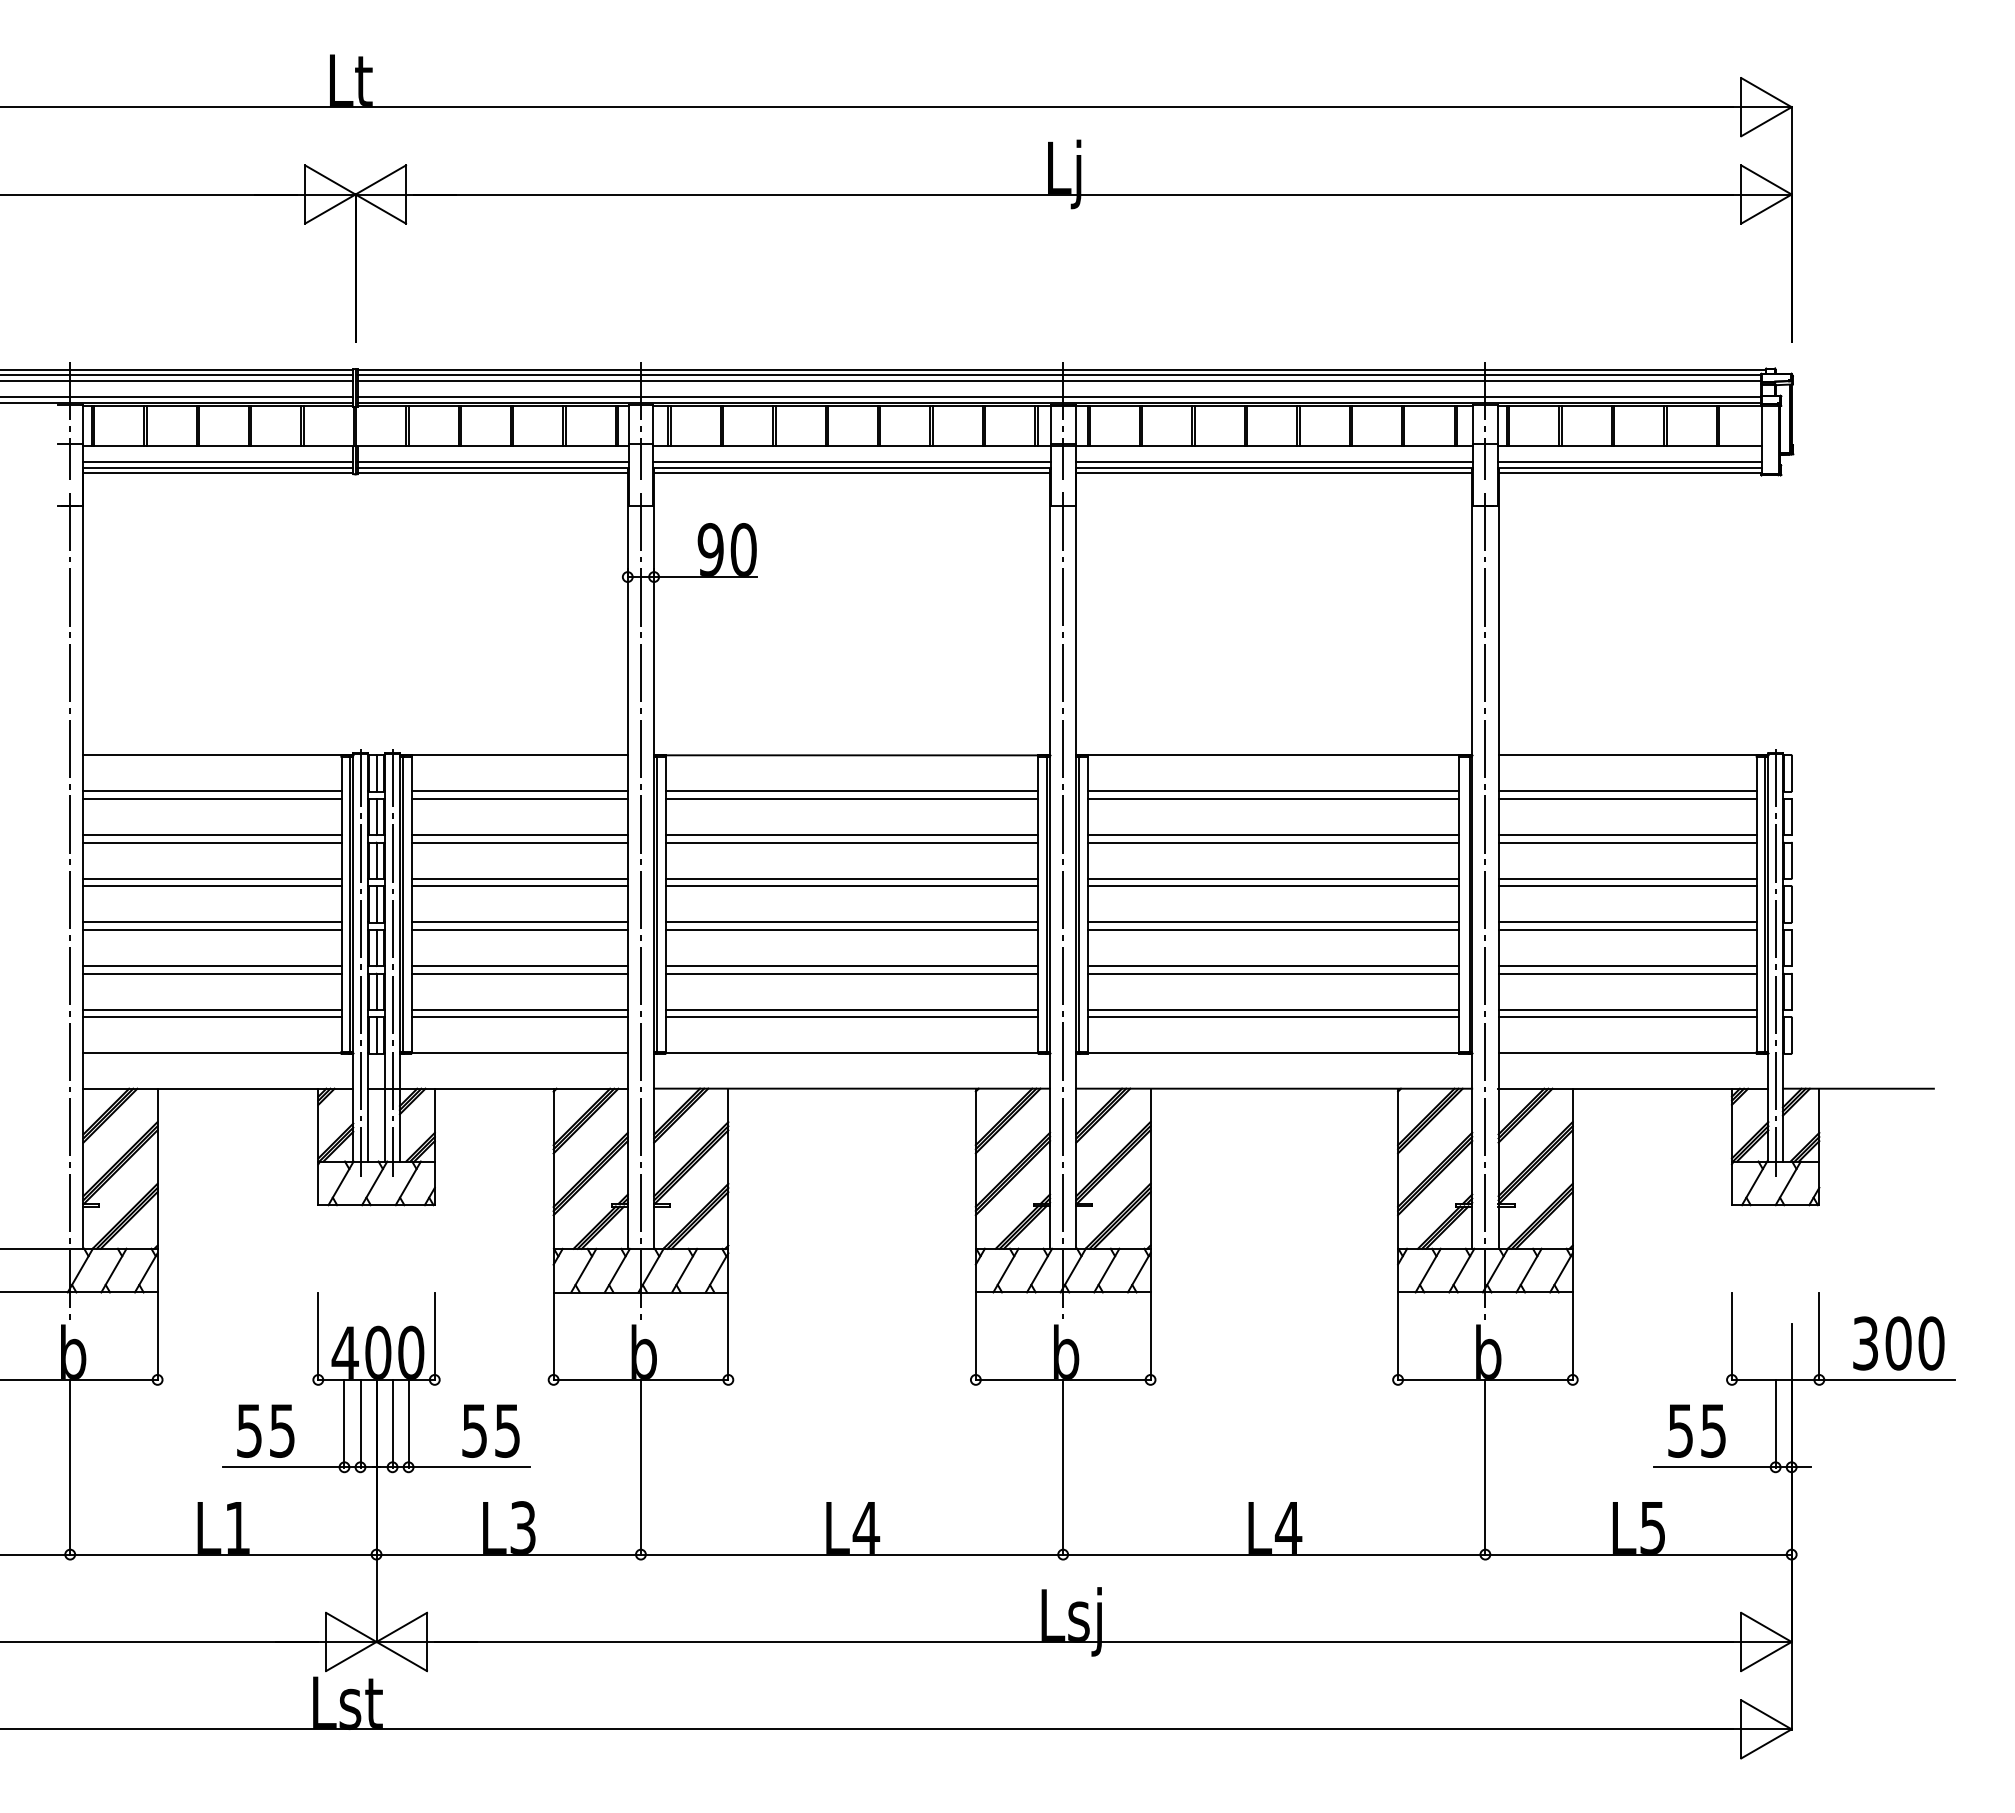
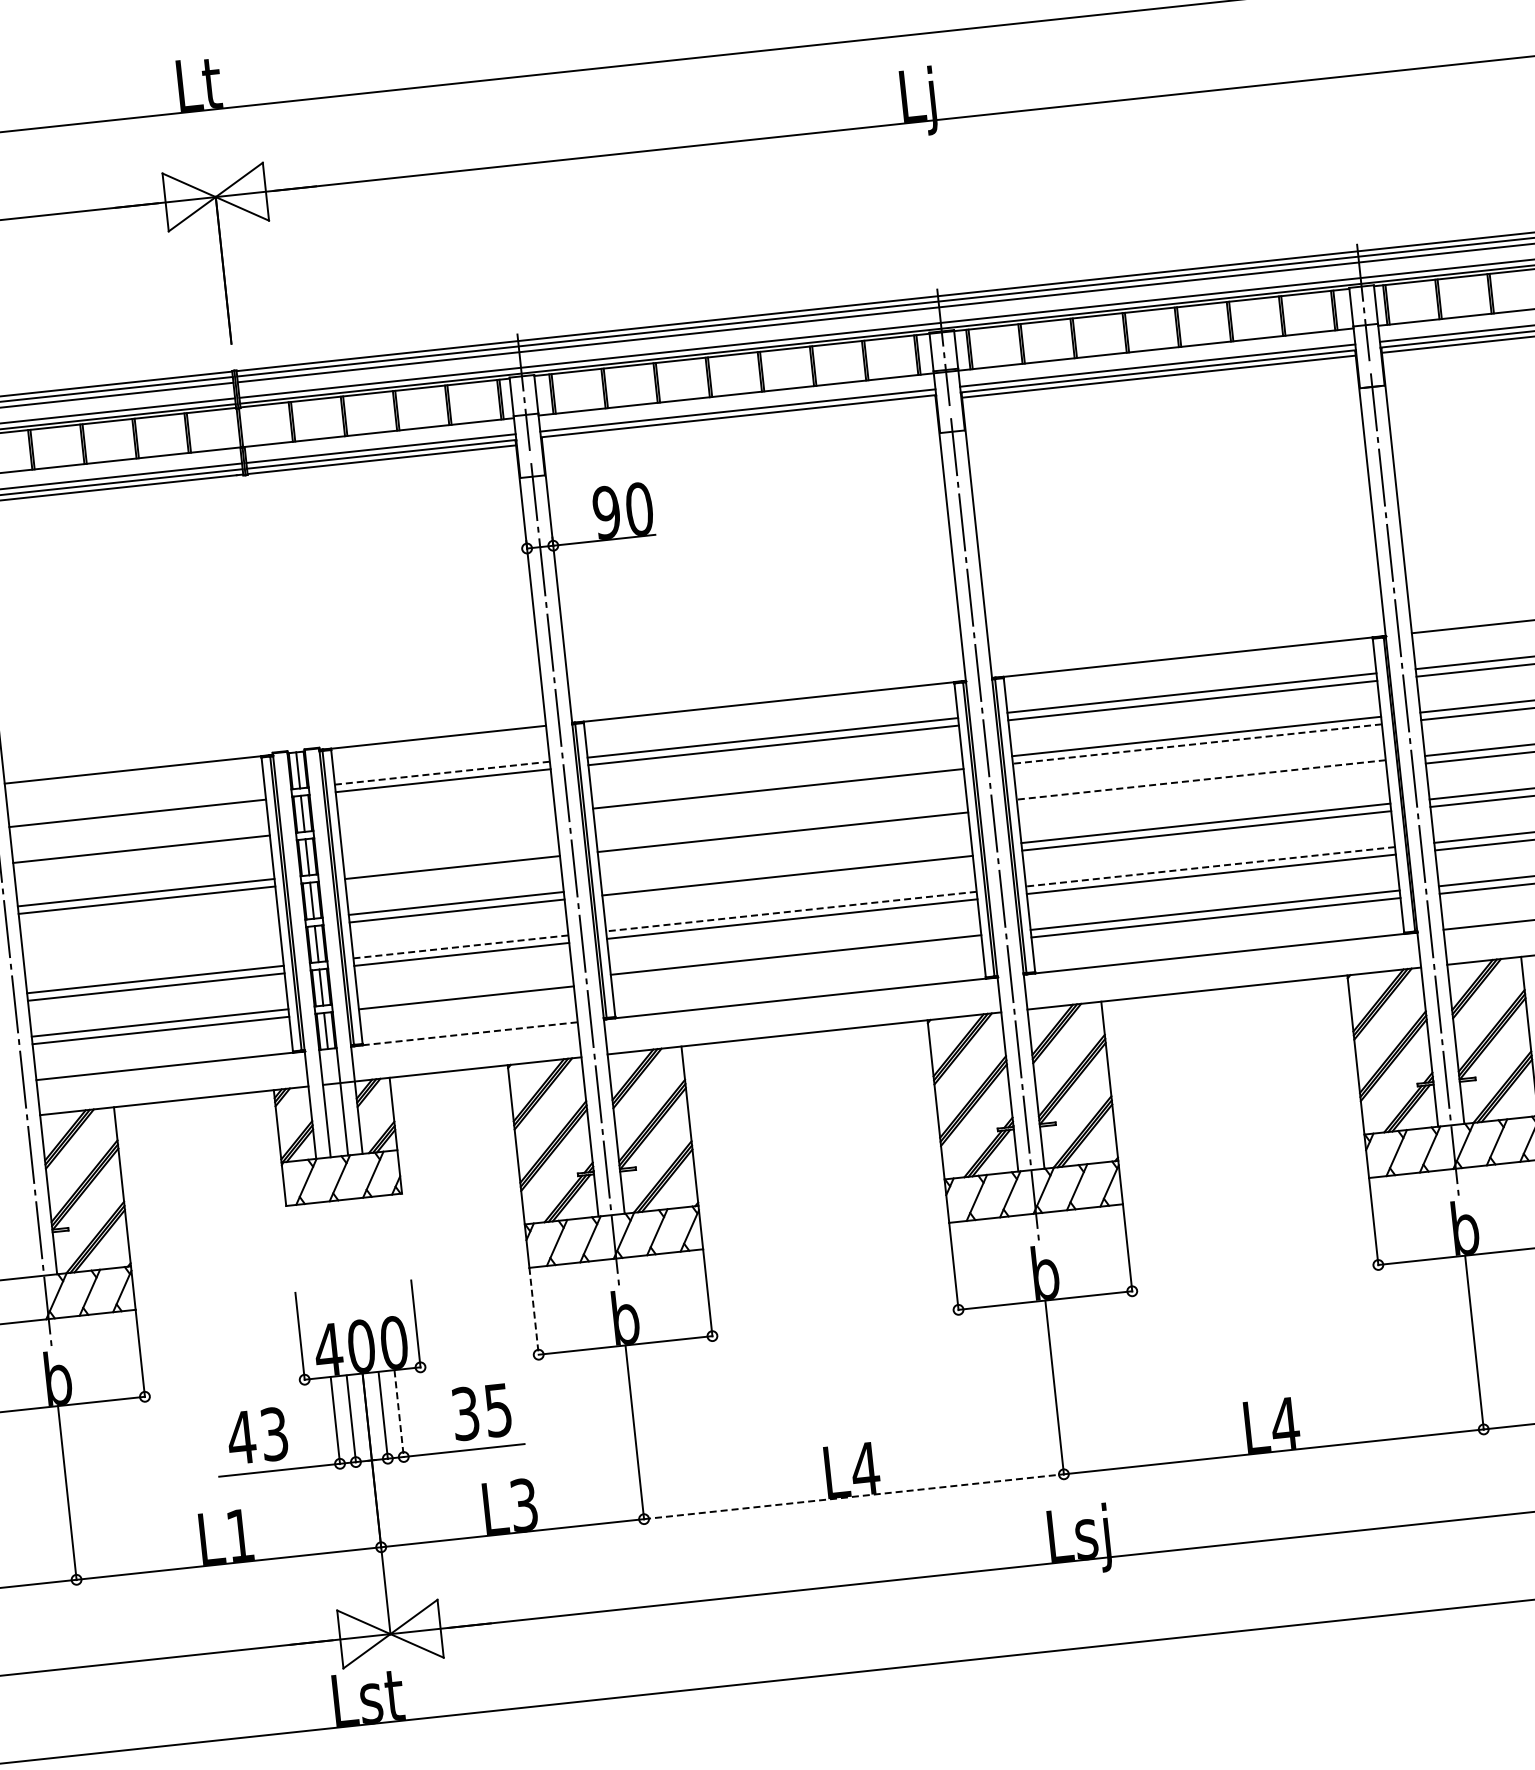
line: (851, 473) -> (738, 421), removed
line: (212, 791) -> (136, 805), removed
line: (520, 791) -> (443, 773), solid -> dashed
line: (519, 835) -> (446, 817), removed
line: (851, 835) -> (777, 781), removed
line: (212, 842) -> (142, 856), removed
line: (519, 842) -> (447, 823), removed
line: (1273, 842) -> (1197, 743), solid -> dashed
line: (519, 878) -> (451, 859), removed
line: (851, 878) -> (781, 824), removed
line: (1273, 878) -> (1201, 779), solid -> dashed
line: (1273, 886) -> (1202, 787), removed
line: (212, 922) -> (150, 936), removed
line: (851, 922) -> (786, 868), removed
line: (212, 930) -> (151, 944), removed
line: (360, 962) -> (302, 960), removed
line: (392, 962) -> (334, 956), removed
line: (520, 966) -> (461, 947), solid -> dashed
line: (851, 966) -> (790, 912), solid -> dashed
line: (1273, 966) -> (1210, 867), solid -> dashed
line: (519, 1009) -> (465, 990), removed
line: (851, 1017) -> (796, 962), removed
line: (520, 1053) -> (471, 1033), solid -> dashed
line: (553, 1336) -> (533, 1311), solid -> dashed
line: (408, 1423) -> (399, 1413), solid -> dashed
text: (264, 1430) -> (256, 1435), 55 -> 43
text: (474, 1430) -> (465, 1413), 55 -> 35
line: (852, 1554) -> (854, 1496), solid -> dashed

